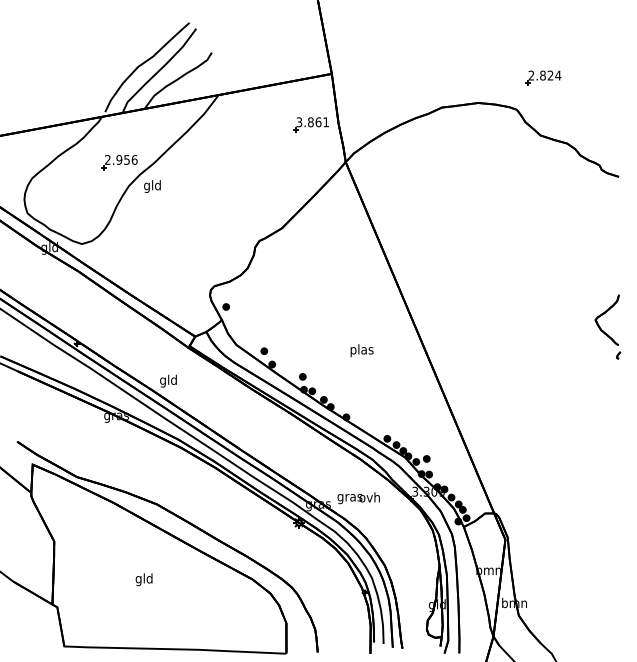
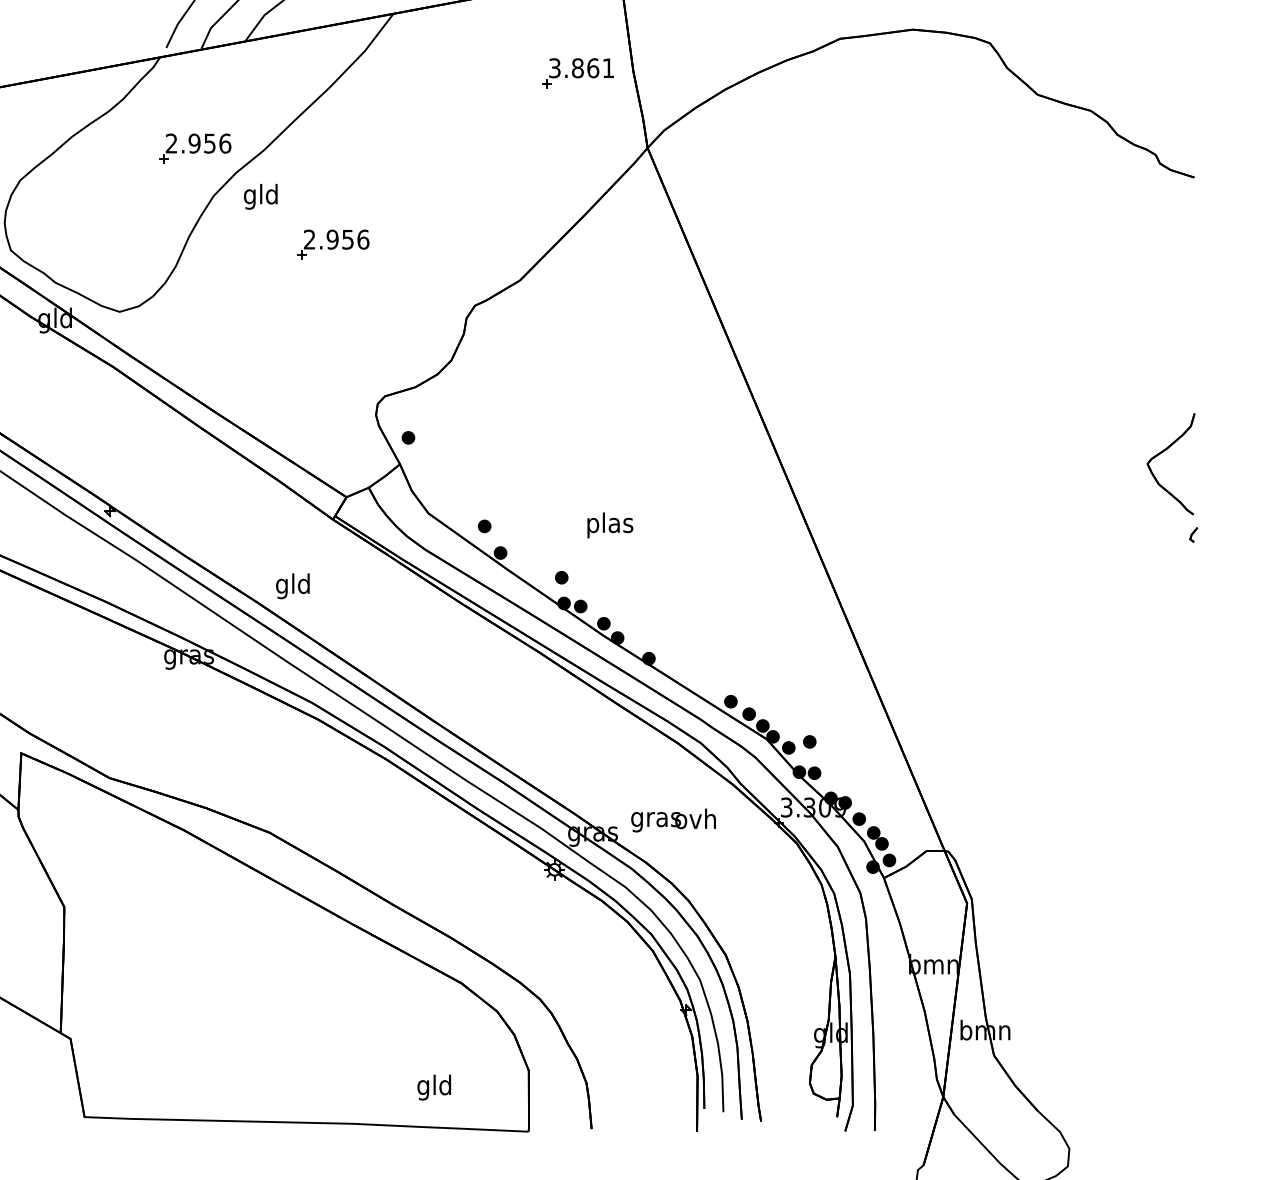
part: (188, 210) -> (332, 244), added
text: (361, 350) -> (609, 524), moved
text: (143, 579) -> (433, 1087), moved

